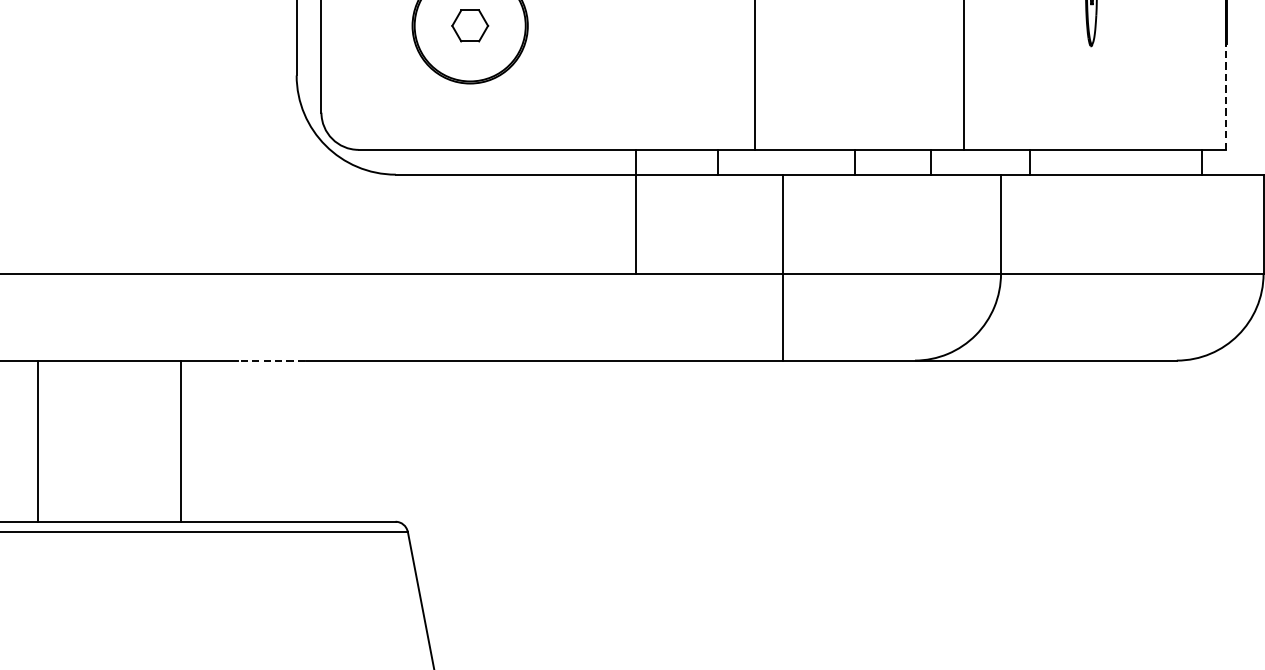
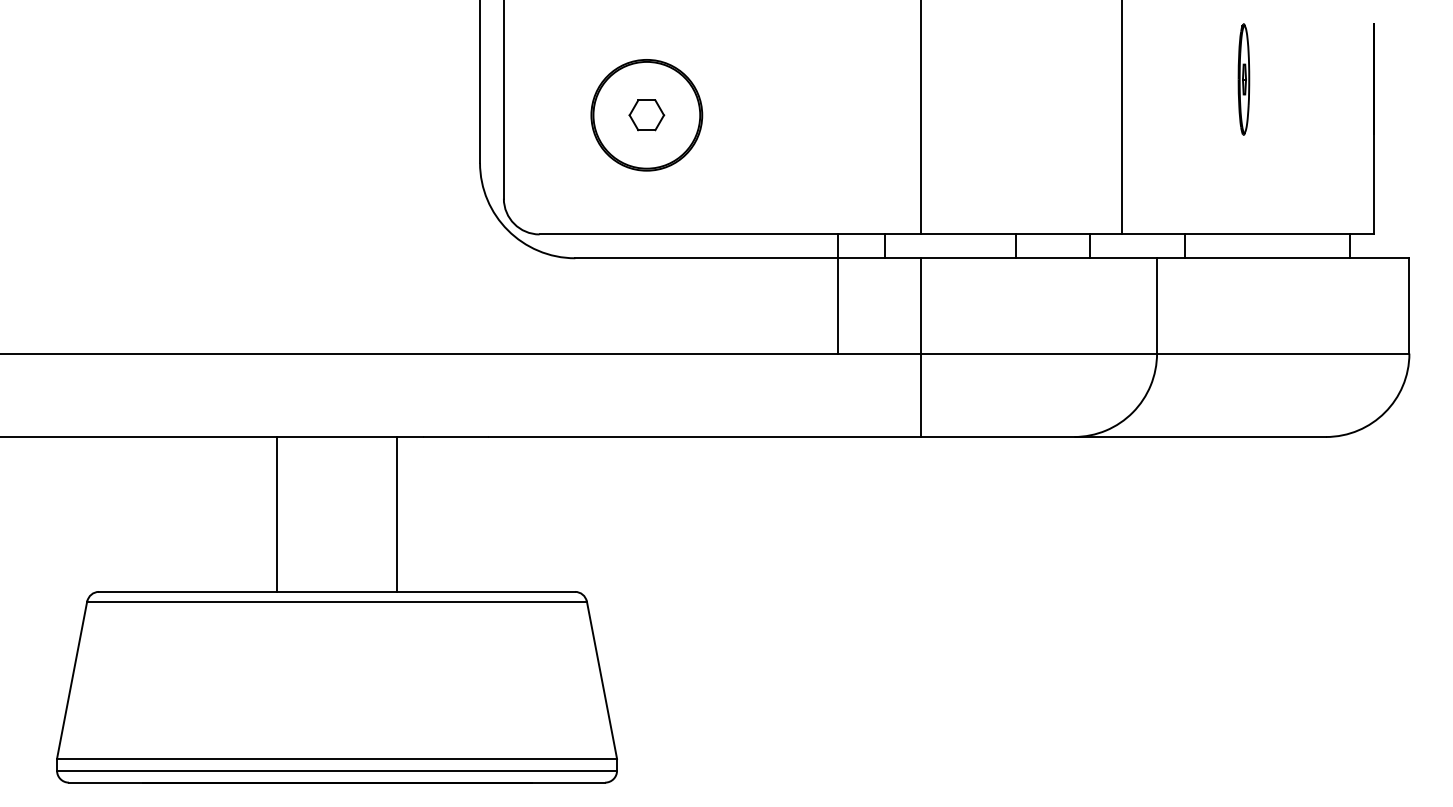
line: (1226, 97) -> (1373, 184), dashed -> solid
line: (636, 211) -> (837, 293), moved
line: (783, 267) -> (920, 347), moved
line: (271, 361) -> (455, 437), dashed -> solid
line: (38, 441) -> (277, 514), moved
line: (180, 441) -> (396, 514), moved

